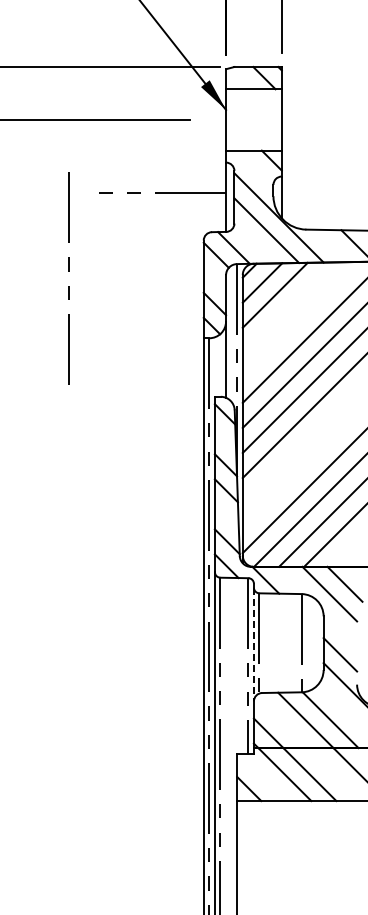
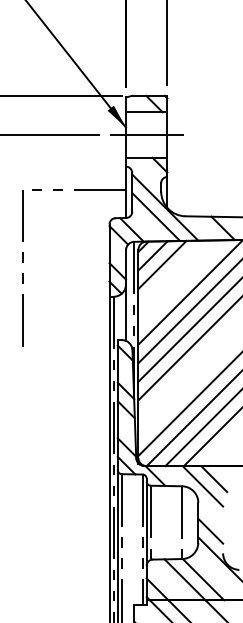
line: (253, 119) -> (146, 134), added
line: (68, 271) -> (22, 262), moved
line: (253, 644) -> (146, 523), dashed -> solid

